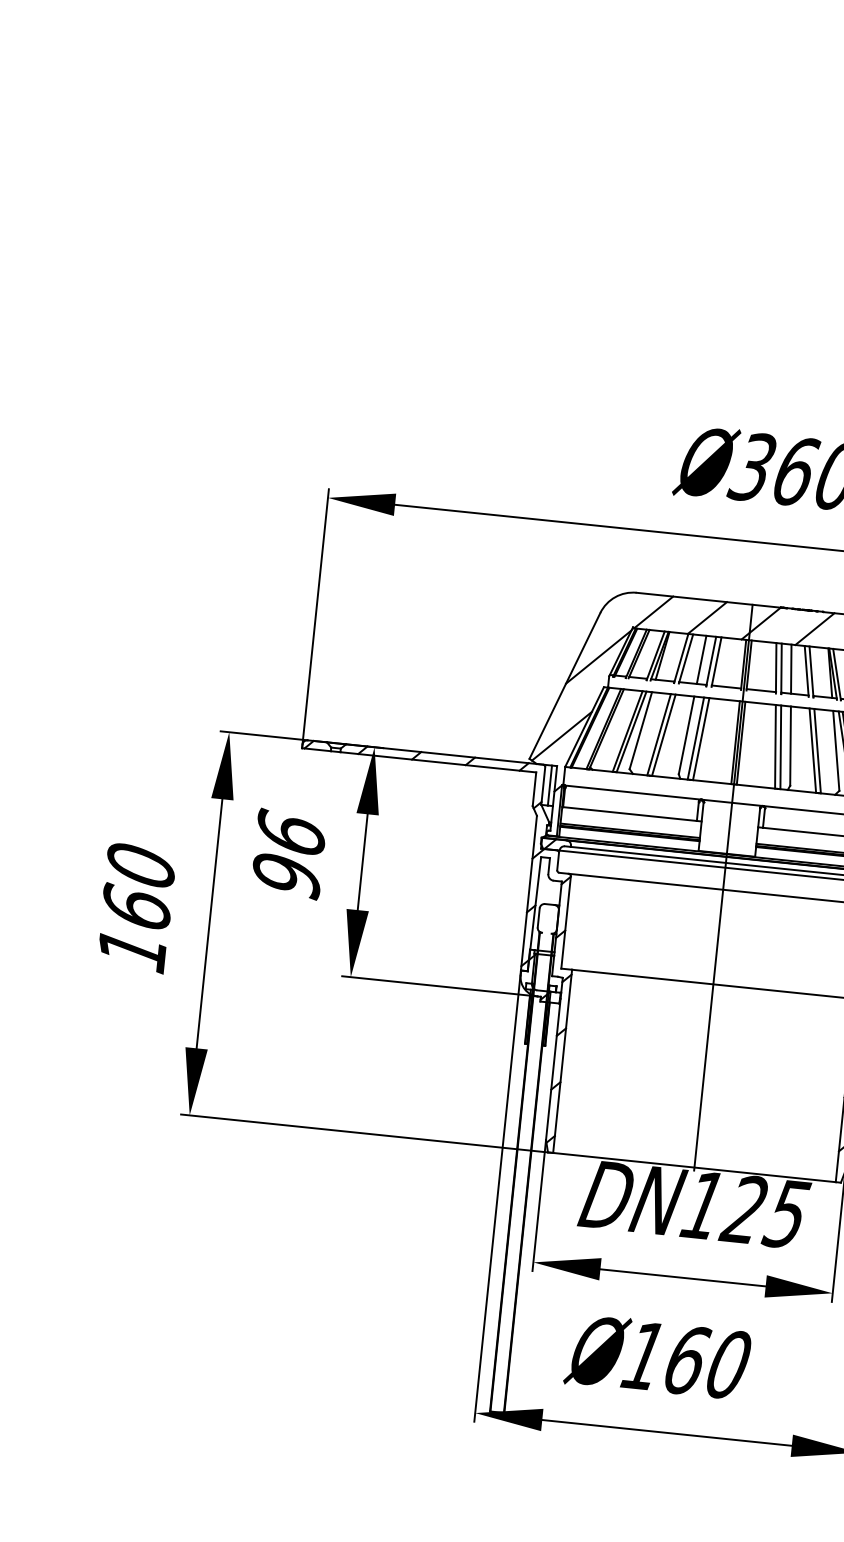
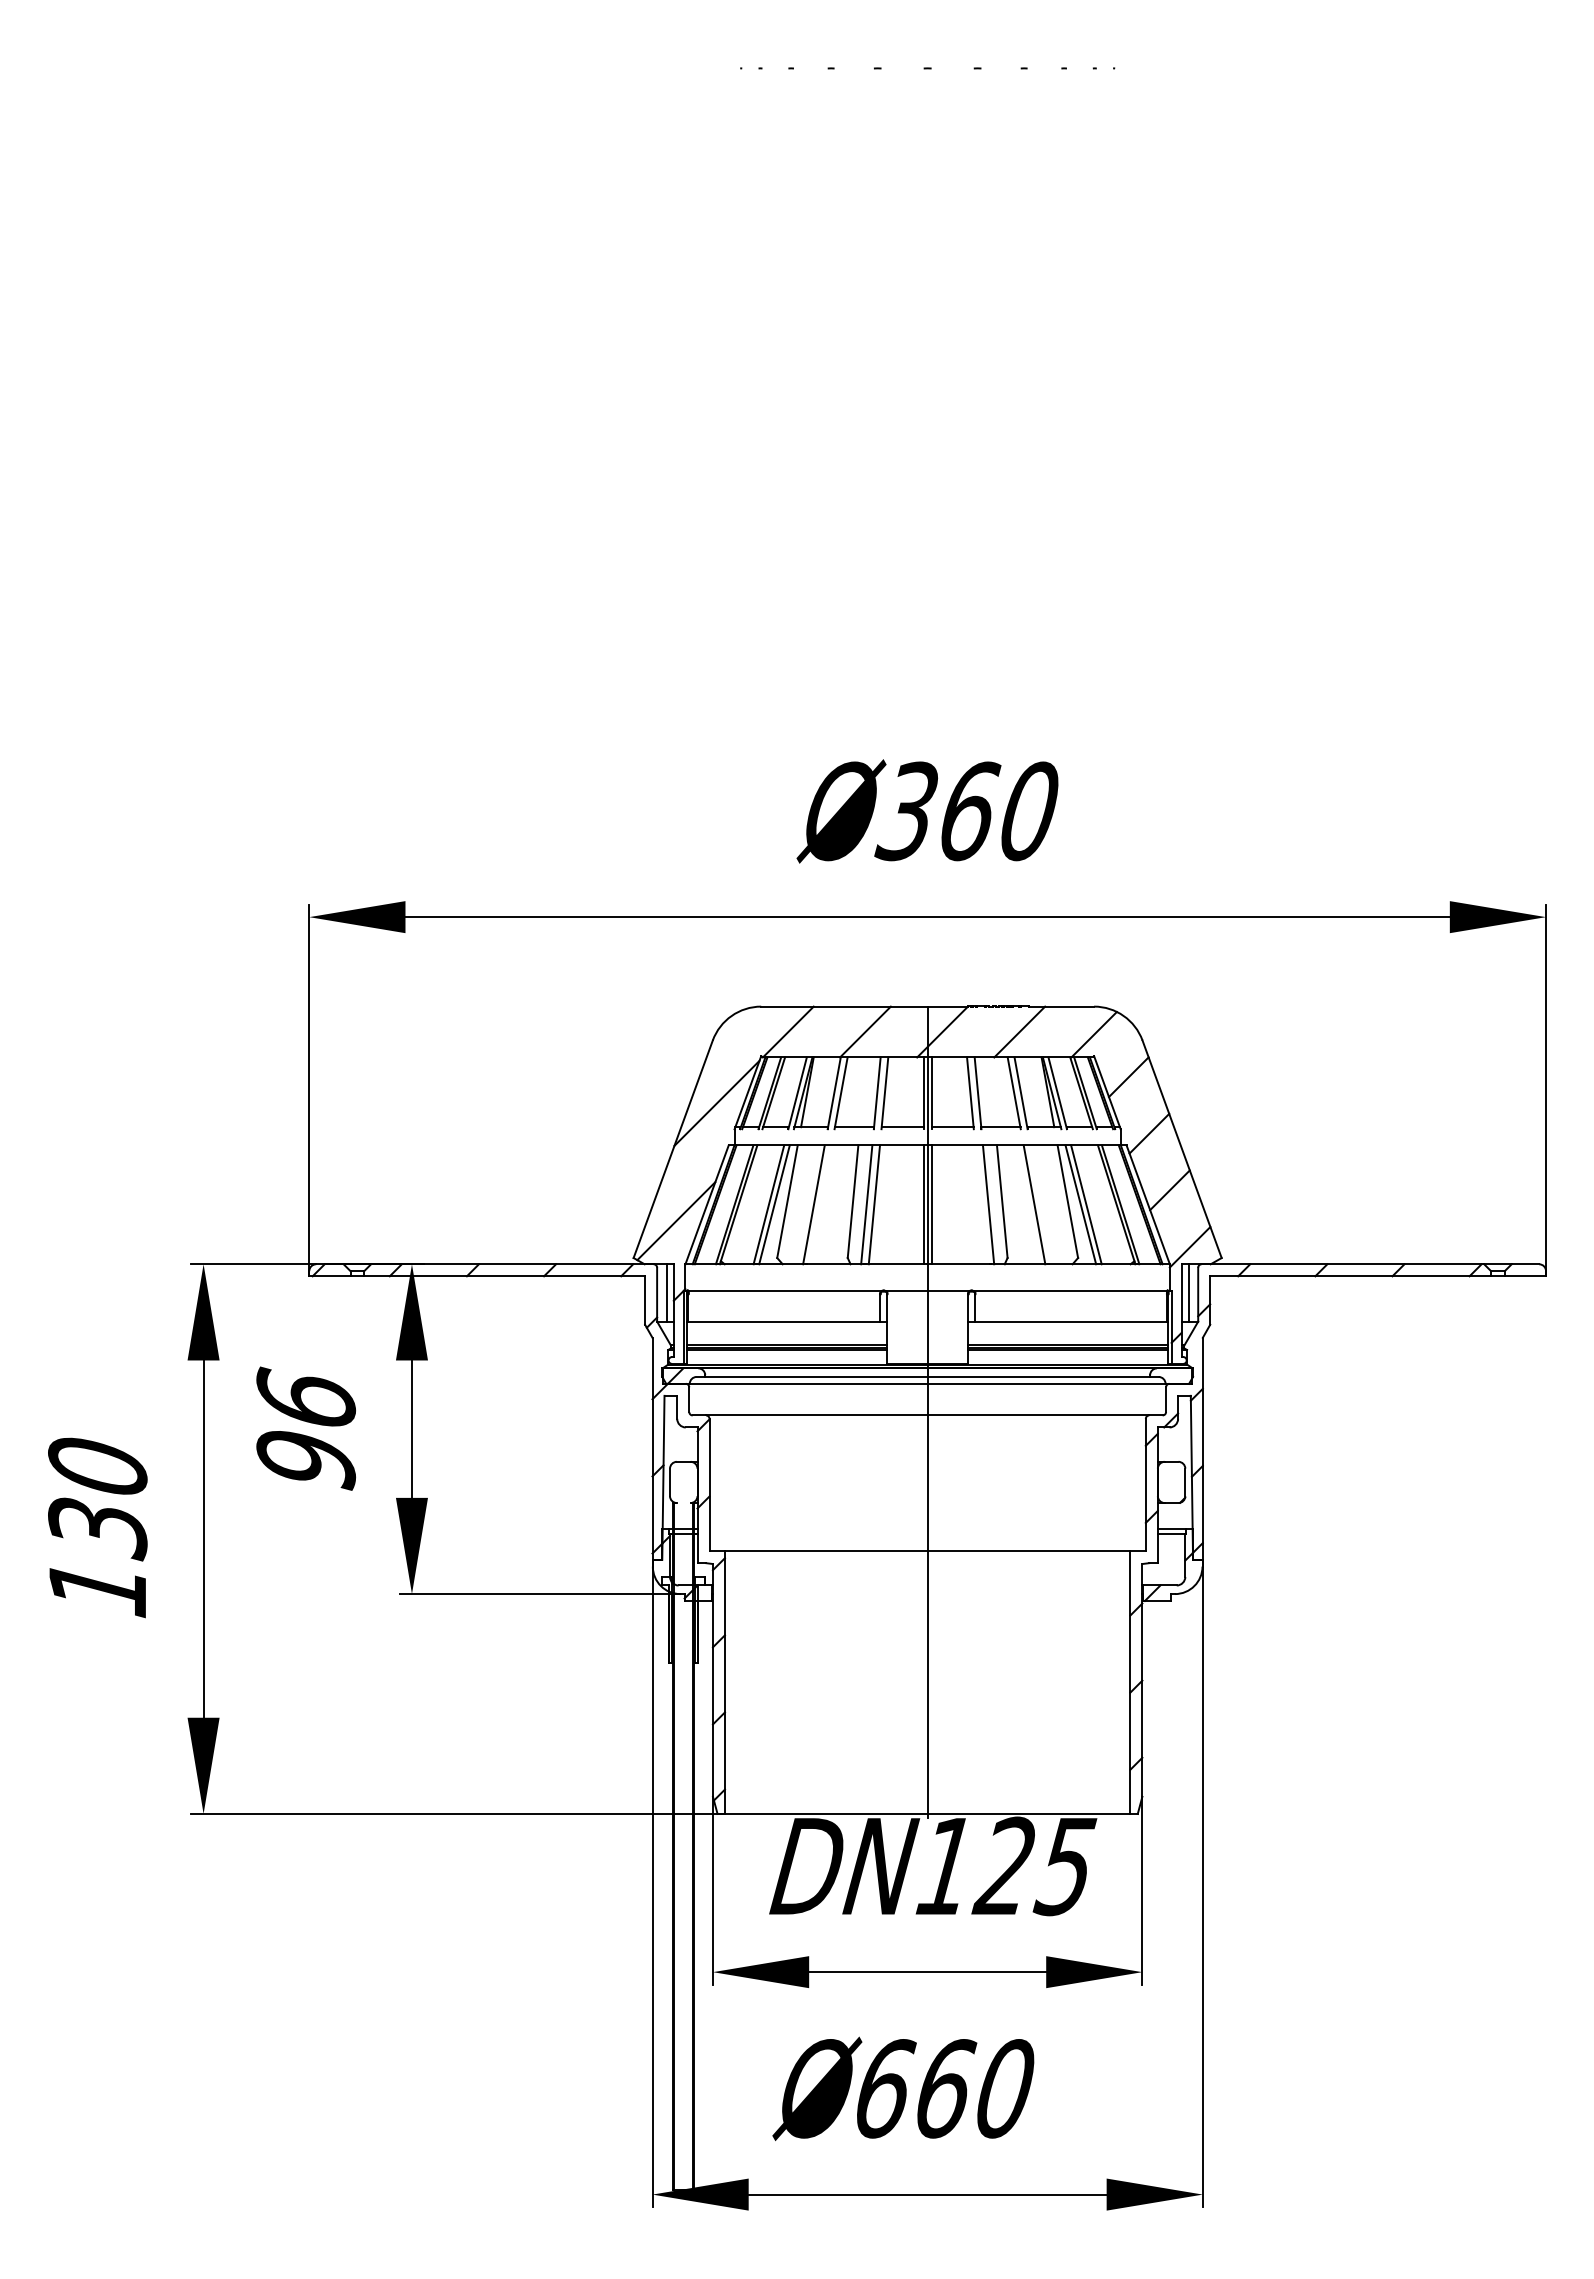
line: (701, 660) -> (863, 1092), removed
line: (790, 669) -> (991, 1092), removed
line: (663, 735) -> (820, 1204), removed
line: (775, 746) -> (980, 1204), removed
line: (817, 750) -> (1041, 1204), removed
text: (136, 908) -> (97, 1527), 160 -> 130
text: (644, 1355) -> (884, 2088), Ø160 -> Ø660

